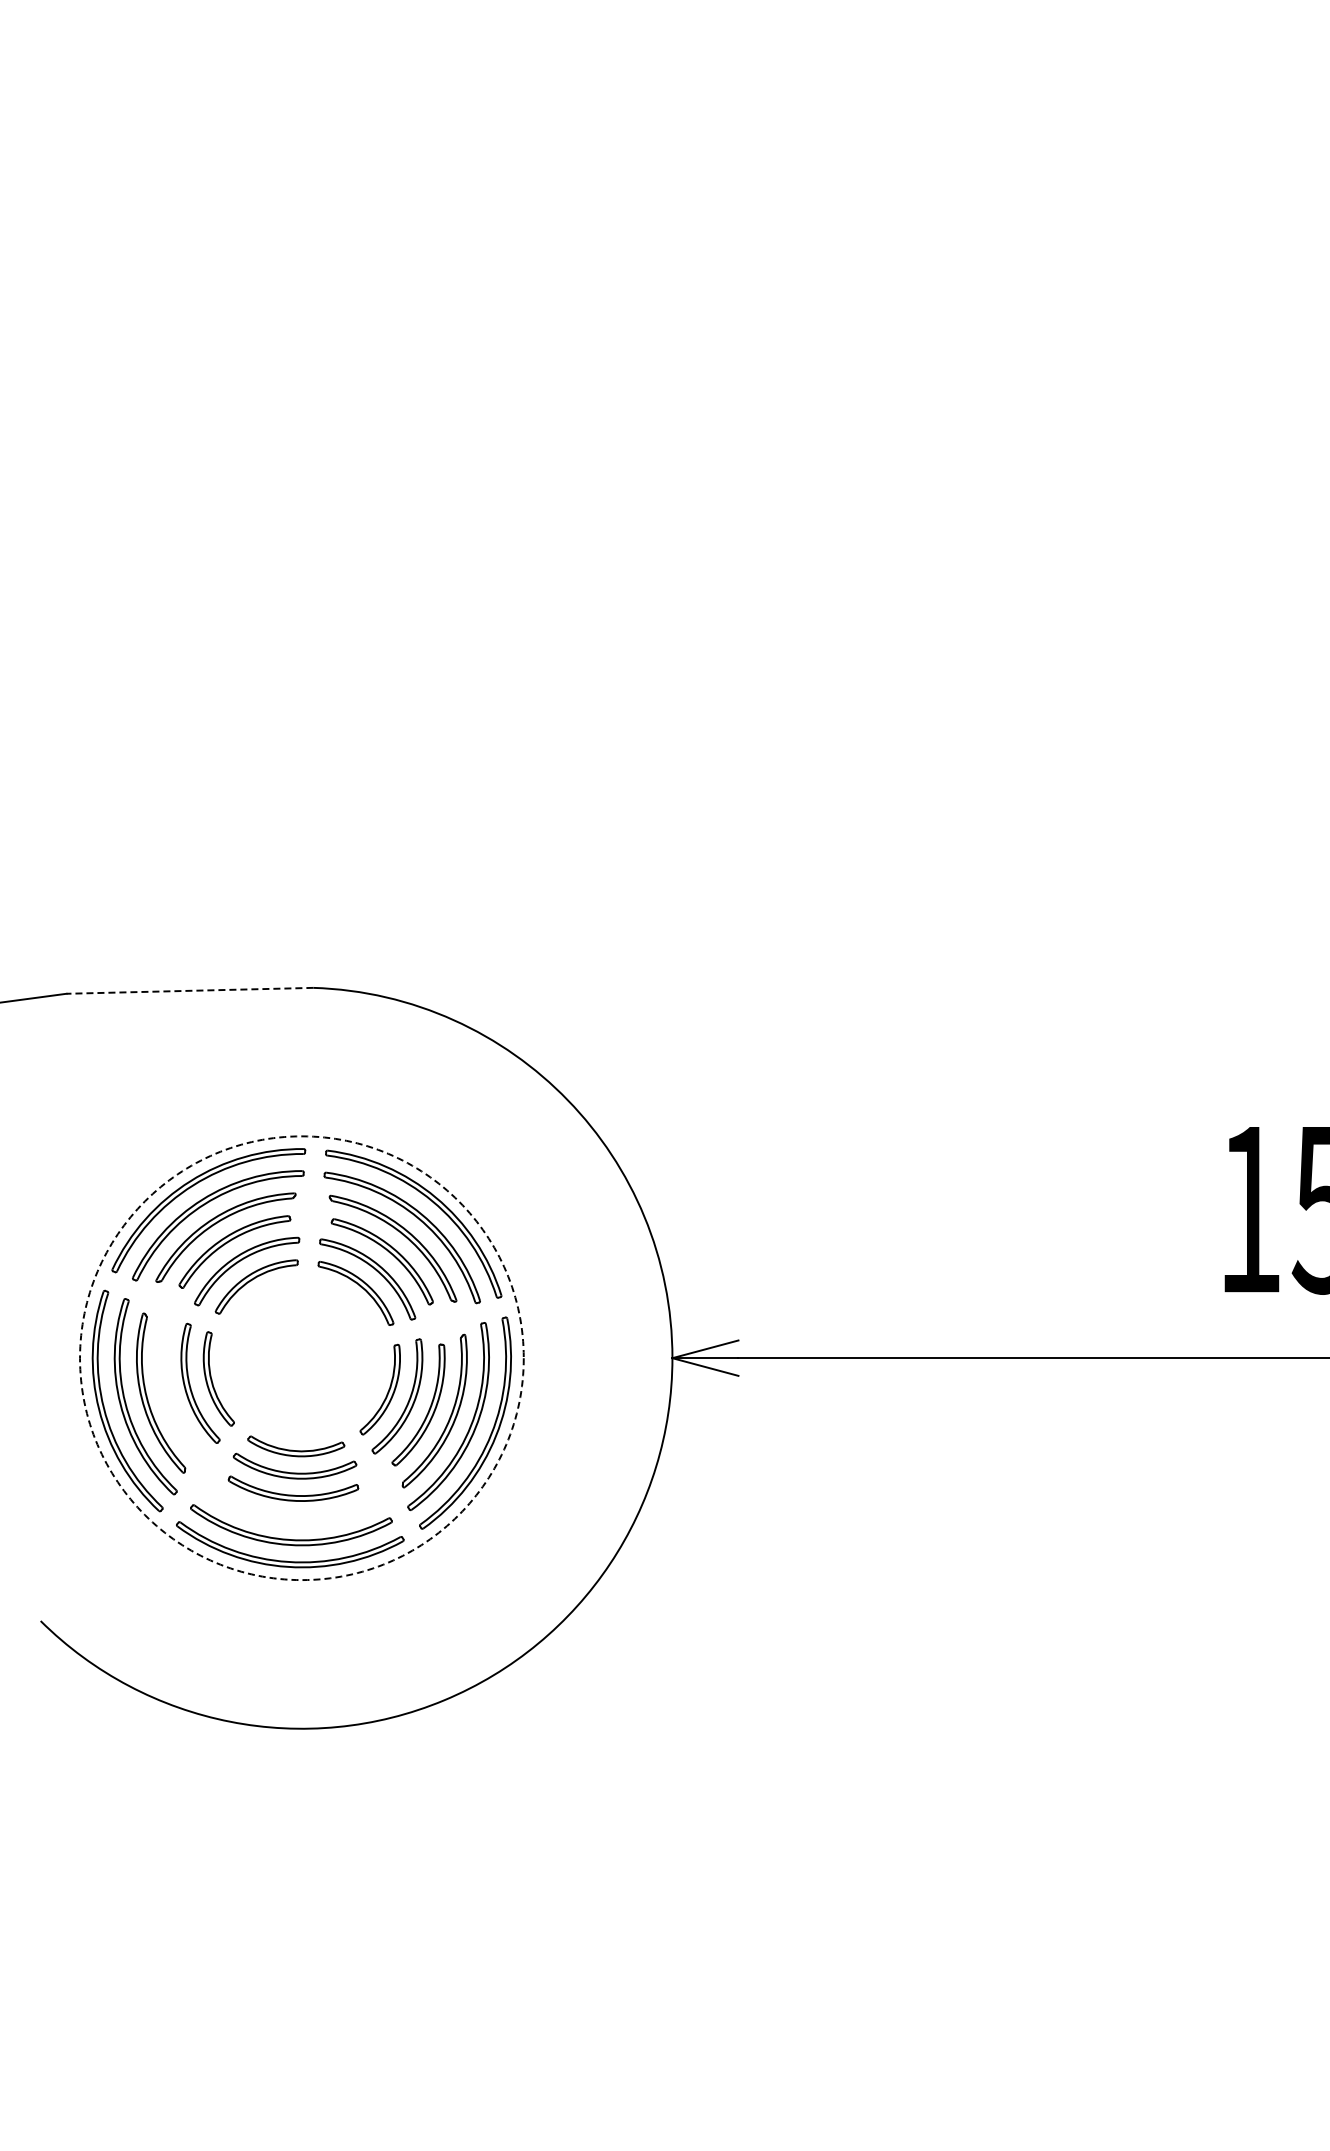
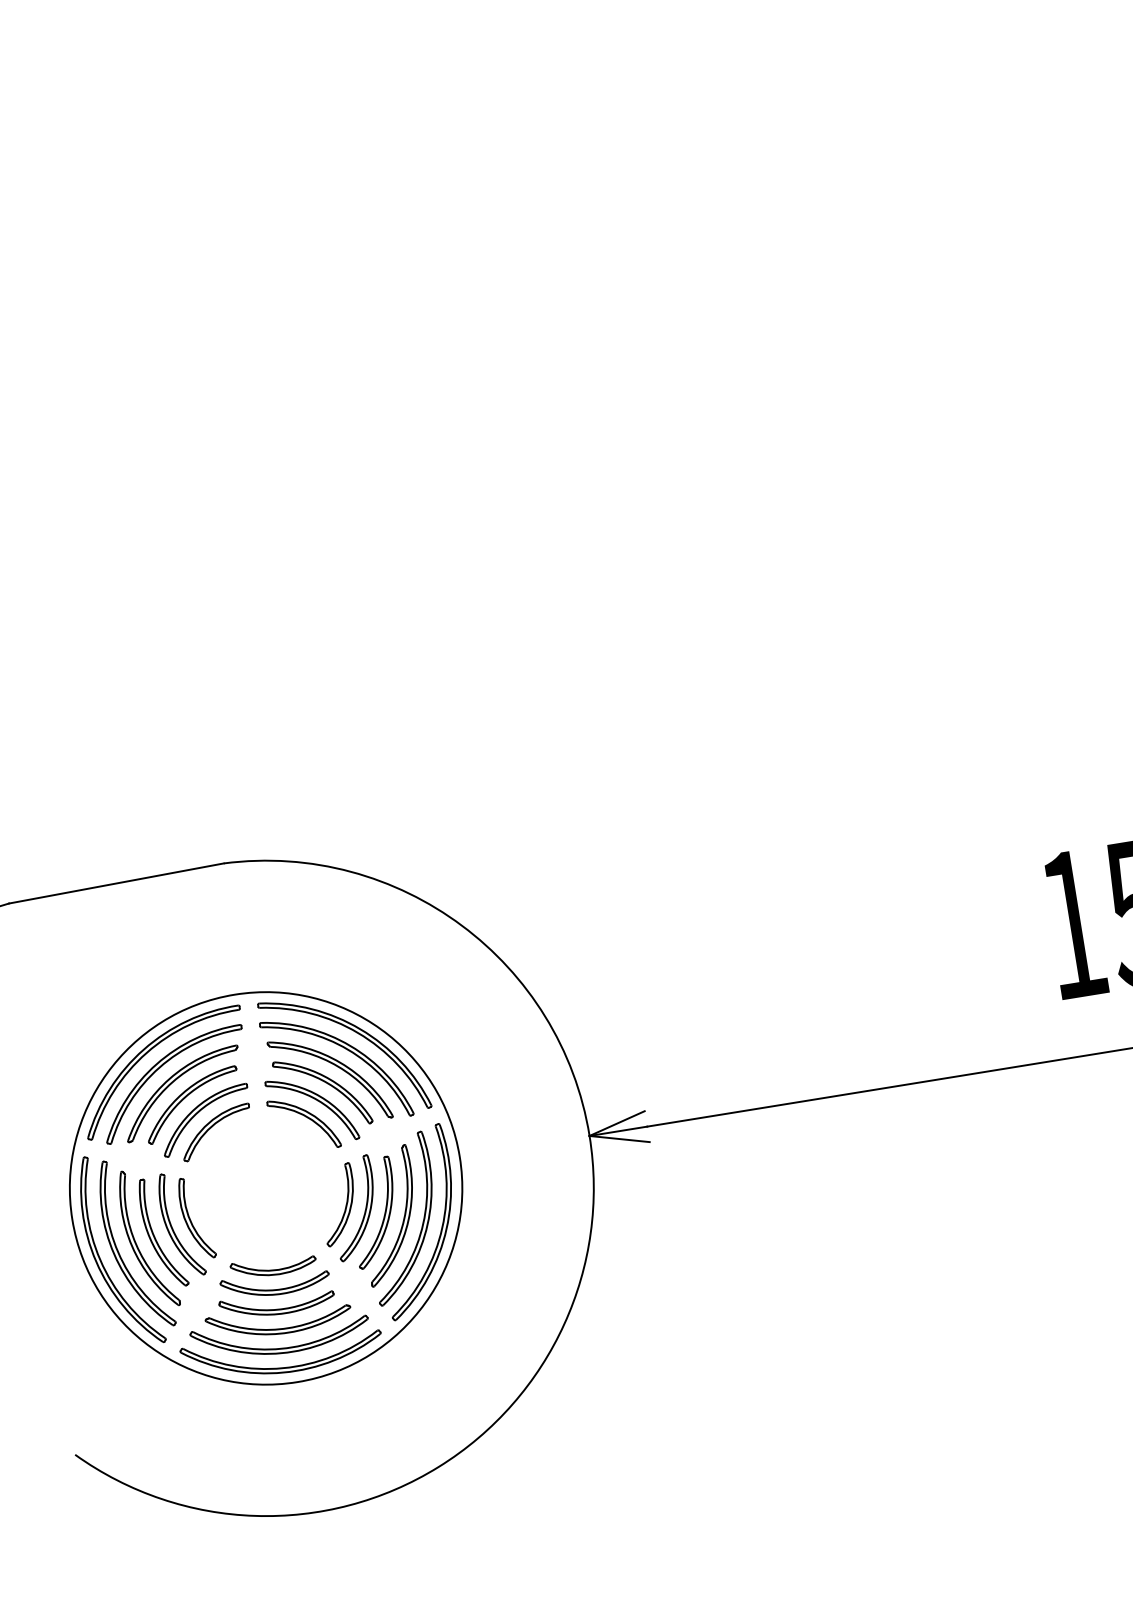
line: (189, 990) -> (115, 883), dashed -> solid
circle: (301, 1358) -> (265, 1188), dashed -> solid
part: (169, 1391) -> (155, 1236), added
part: (290, 1516) -> (278, 1328), added

